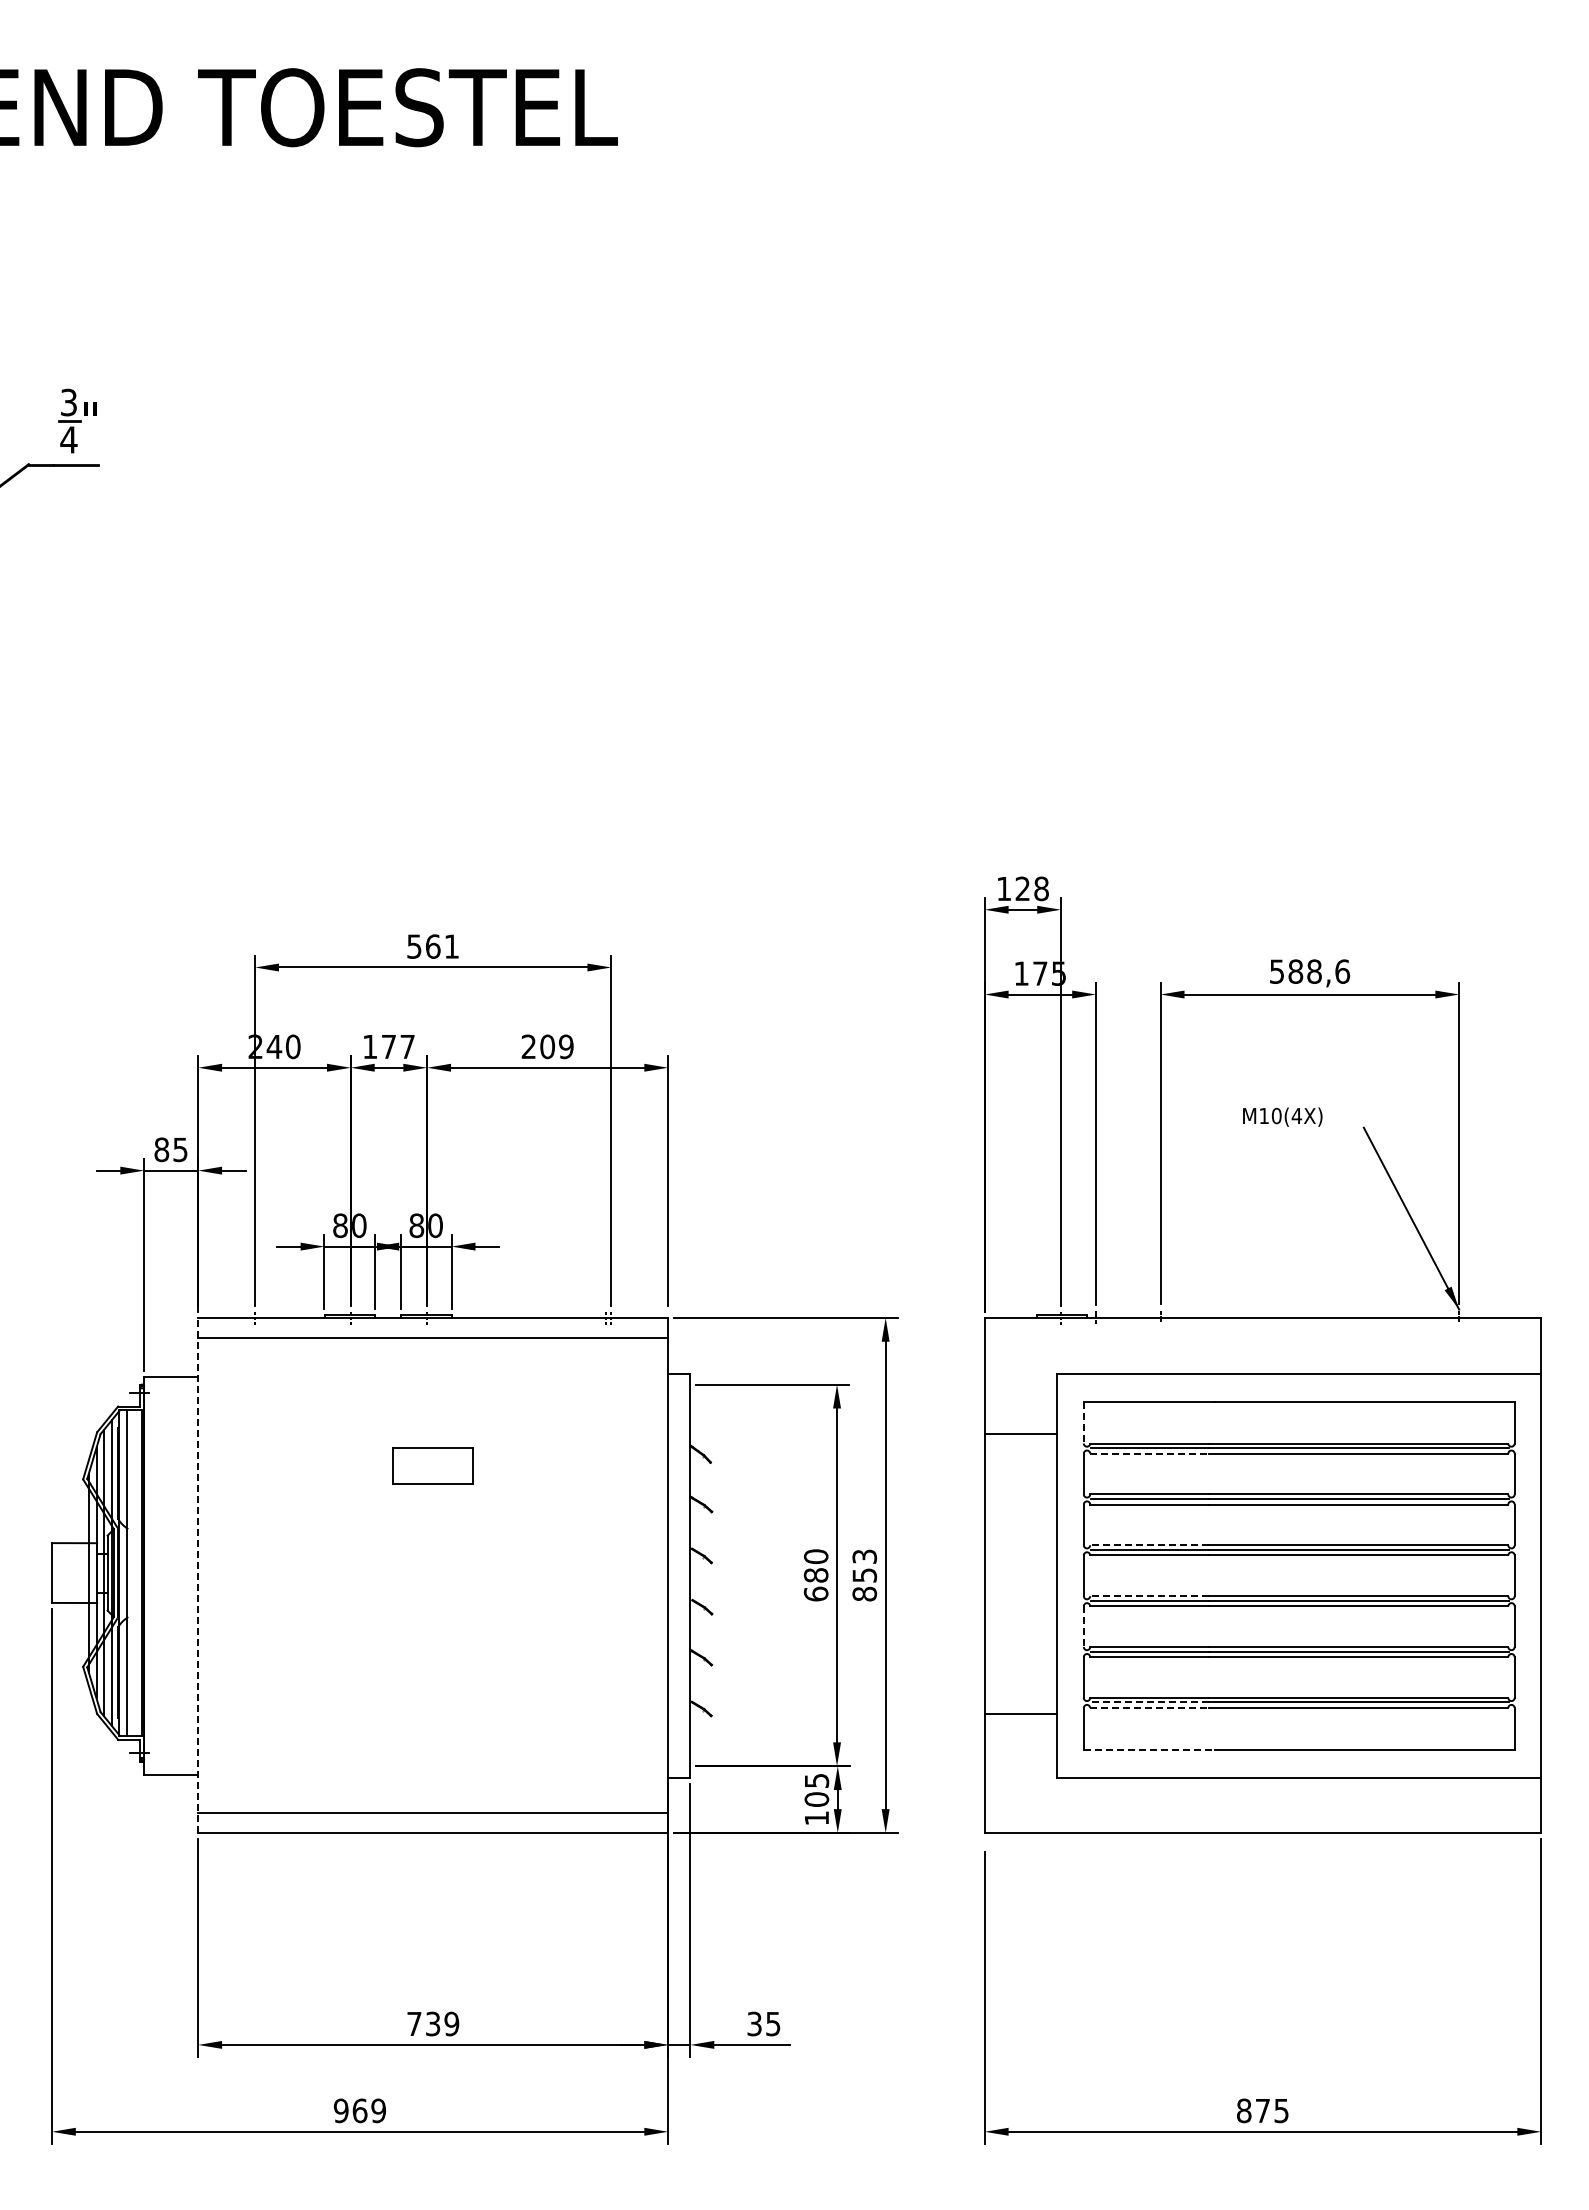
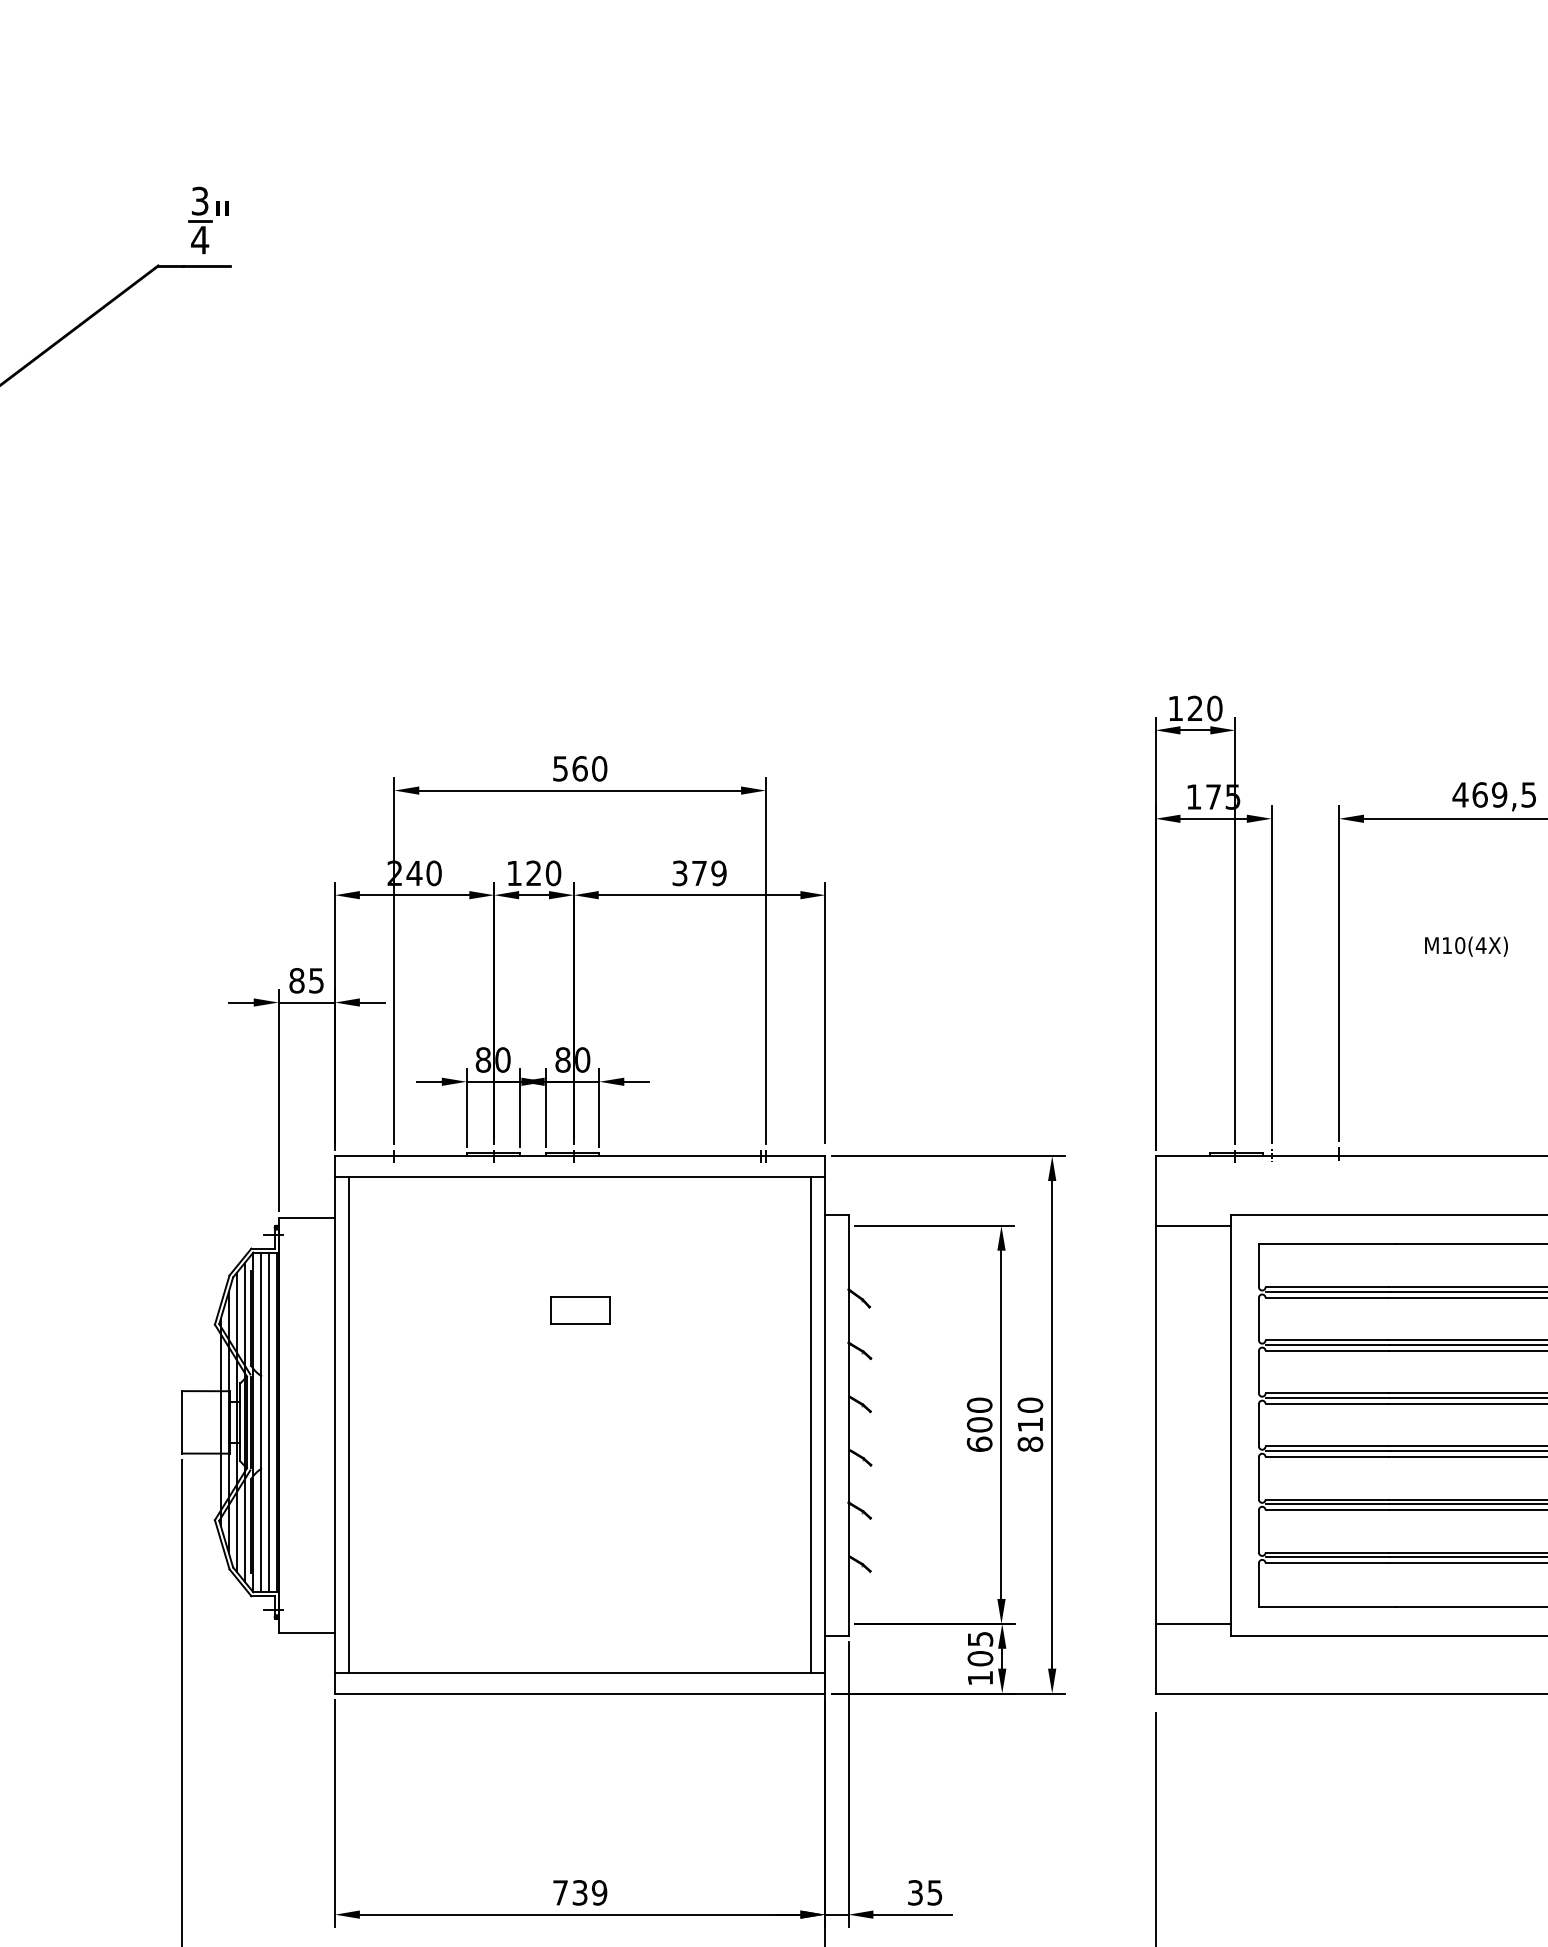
text: (1041, 888) -> (1214, 708), 128 -> 120
text: (451, 946) -> (599, 768), 561 -> 560
text: (1309, 971) -> (1494, 794), 588,6 -> 469,5
text: (398, 1046) -> (543, 873), 177 -> 120
text: (537, 1046) -> (688, 873), 209 -> 379
line: (1083, 1422) -> (1258, 1265), dashed -> solid
line: (1020, 1434) -> (1192, 1226), moved
line: (1149, 1453) -> (1327, 1297), dashed -> solid
part: (433, 1465) -> (580, 1310), size x0.71
line: (1148, 1545) -> (1326, 1393), dashed -> solid
text: (864, 1565) -> (1030, 1414), 853 -> 810
line: (134, 1572) -> (268, 1421), added
line: (198, 1575) -> (335, 1424), dashed -> solid
line: (211, 1575) -> (348, 1424), added
line: (654, 1575) -> (811, 1424), added
text: (816, 1575) -> (980, 1424), 680 -> 600
line: (1148, 1596) -> (1326, 1446), dashed -> solid
line: (1083, 1627) -> (1258, 1479), dashed -> solid
line: (1149, 1702) -> (1327, 1557), dashed -> solid
line: (1149, 1708) -> (1327, 1563), dashed -> solid
line: (1020, 1714) -> (1192, 1624), moved
line: (1149, 1749) -> (1327, 1606), dashed -> solid

